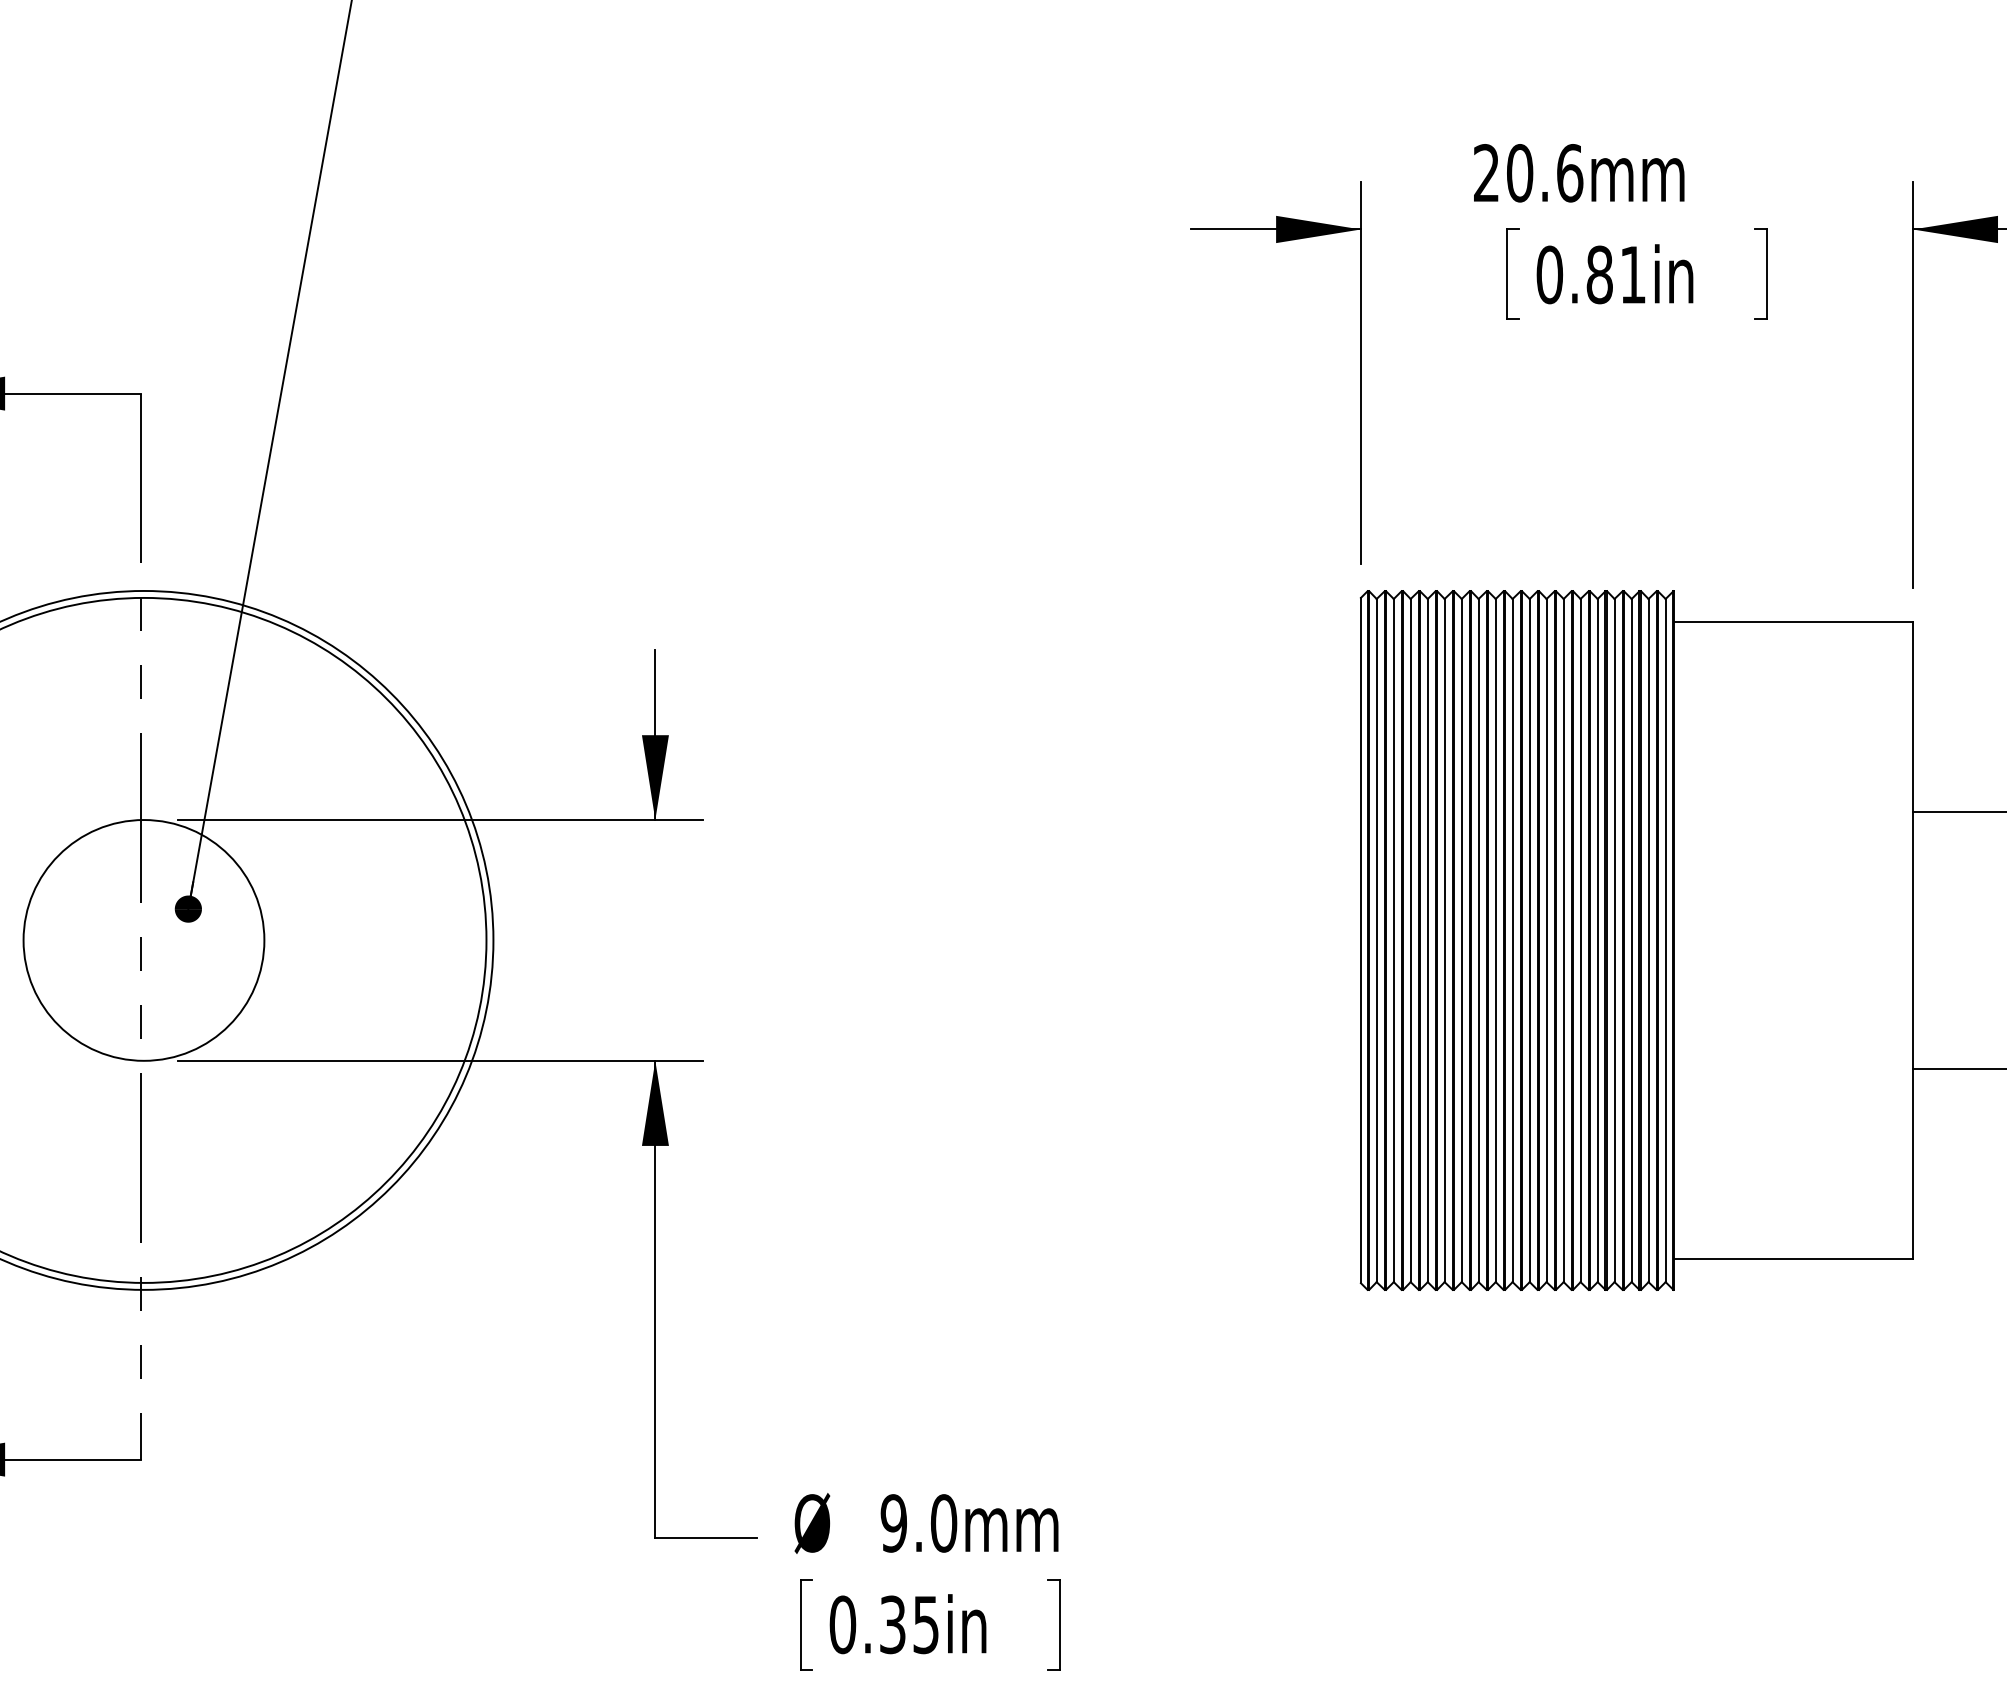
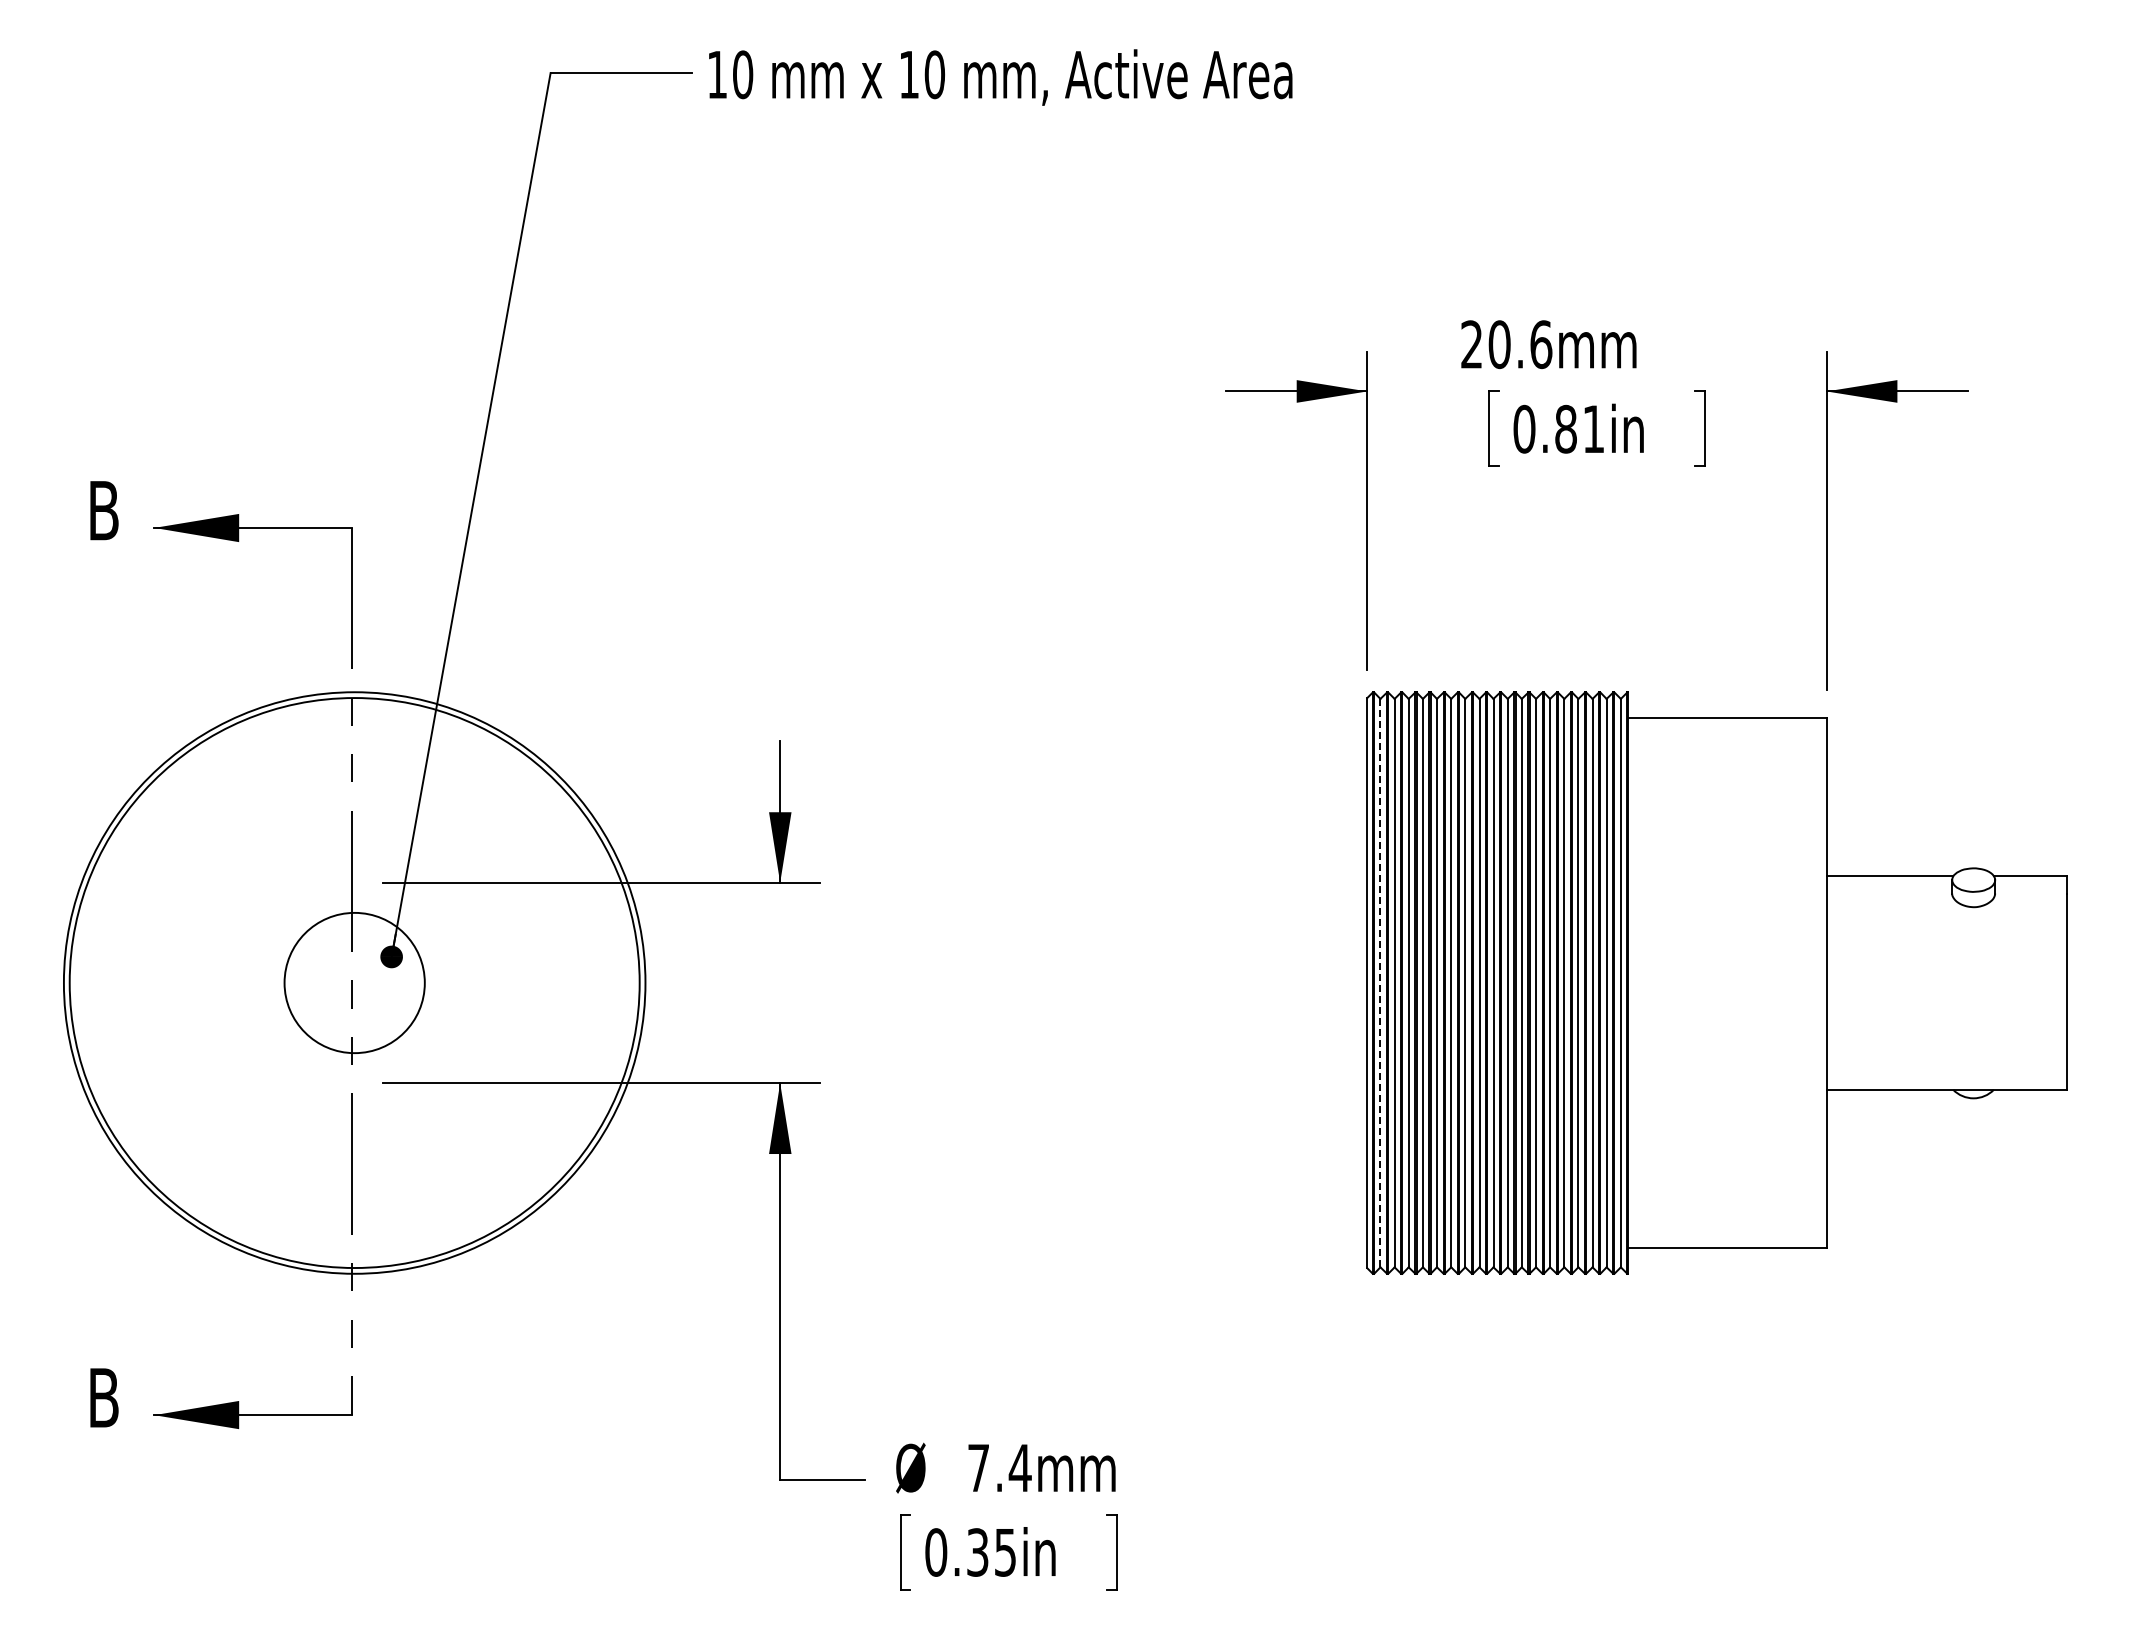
circle: (143, 939) -> (354, 982), size x0.7
line: (1376, 939) -> (1380, 982), solid -> dashed
text: (918, 1522) -> (999, 1467), 9.0mm -> 7.4mm

